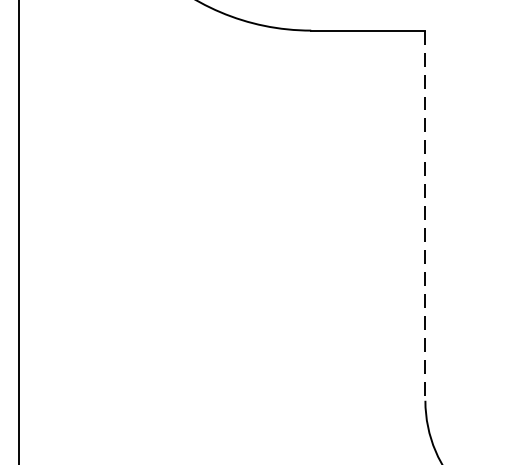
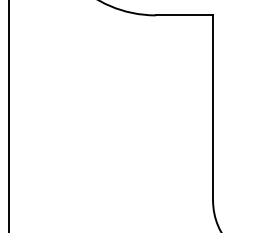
line: (426, 216) -> (213, 108), dashed -> solid

